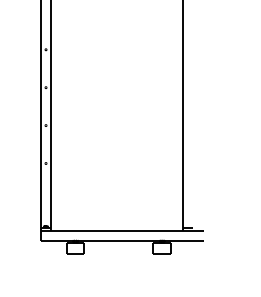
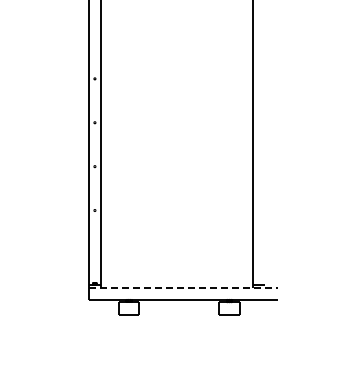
line: (123, 230) -> (184, 288), solid -> dashed

